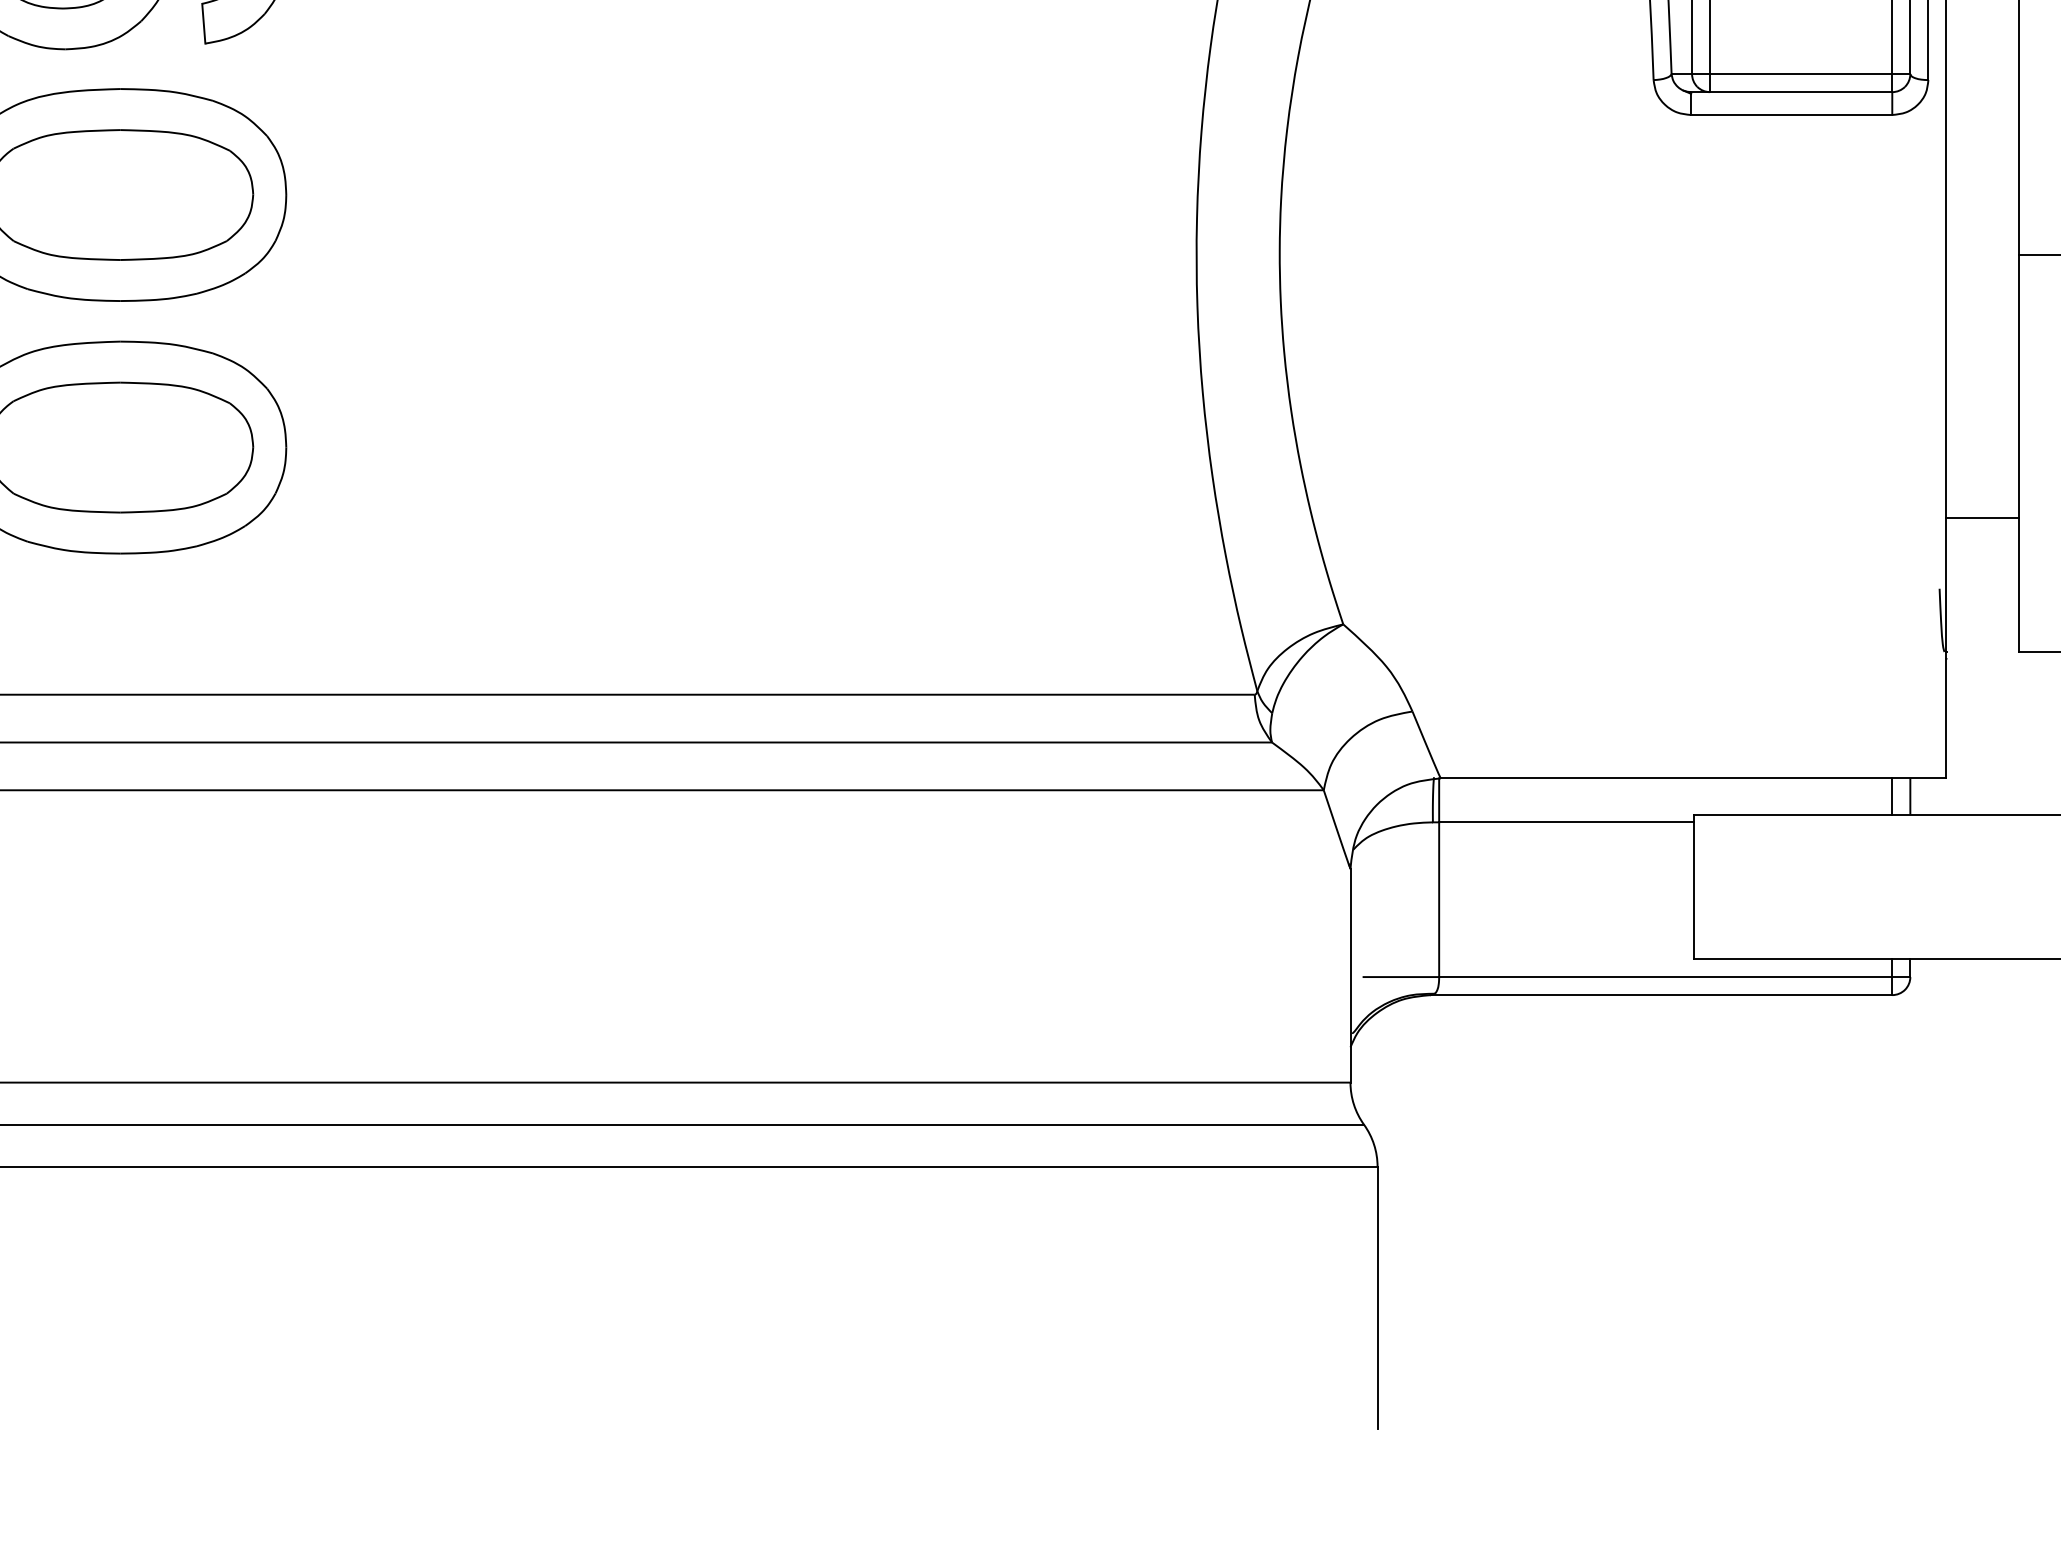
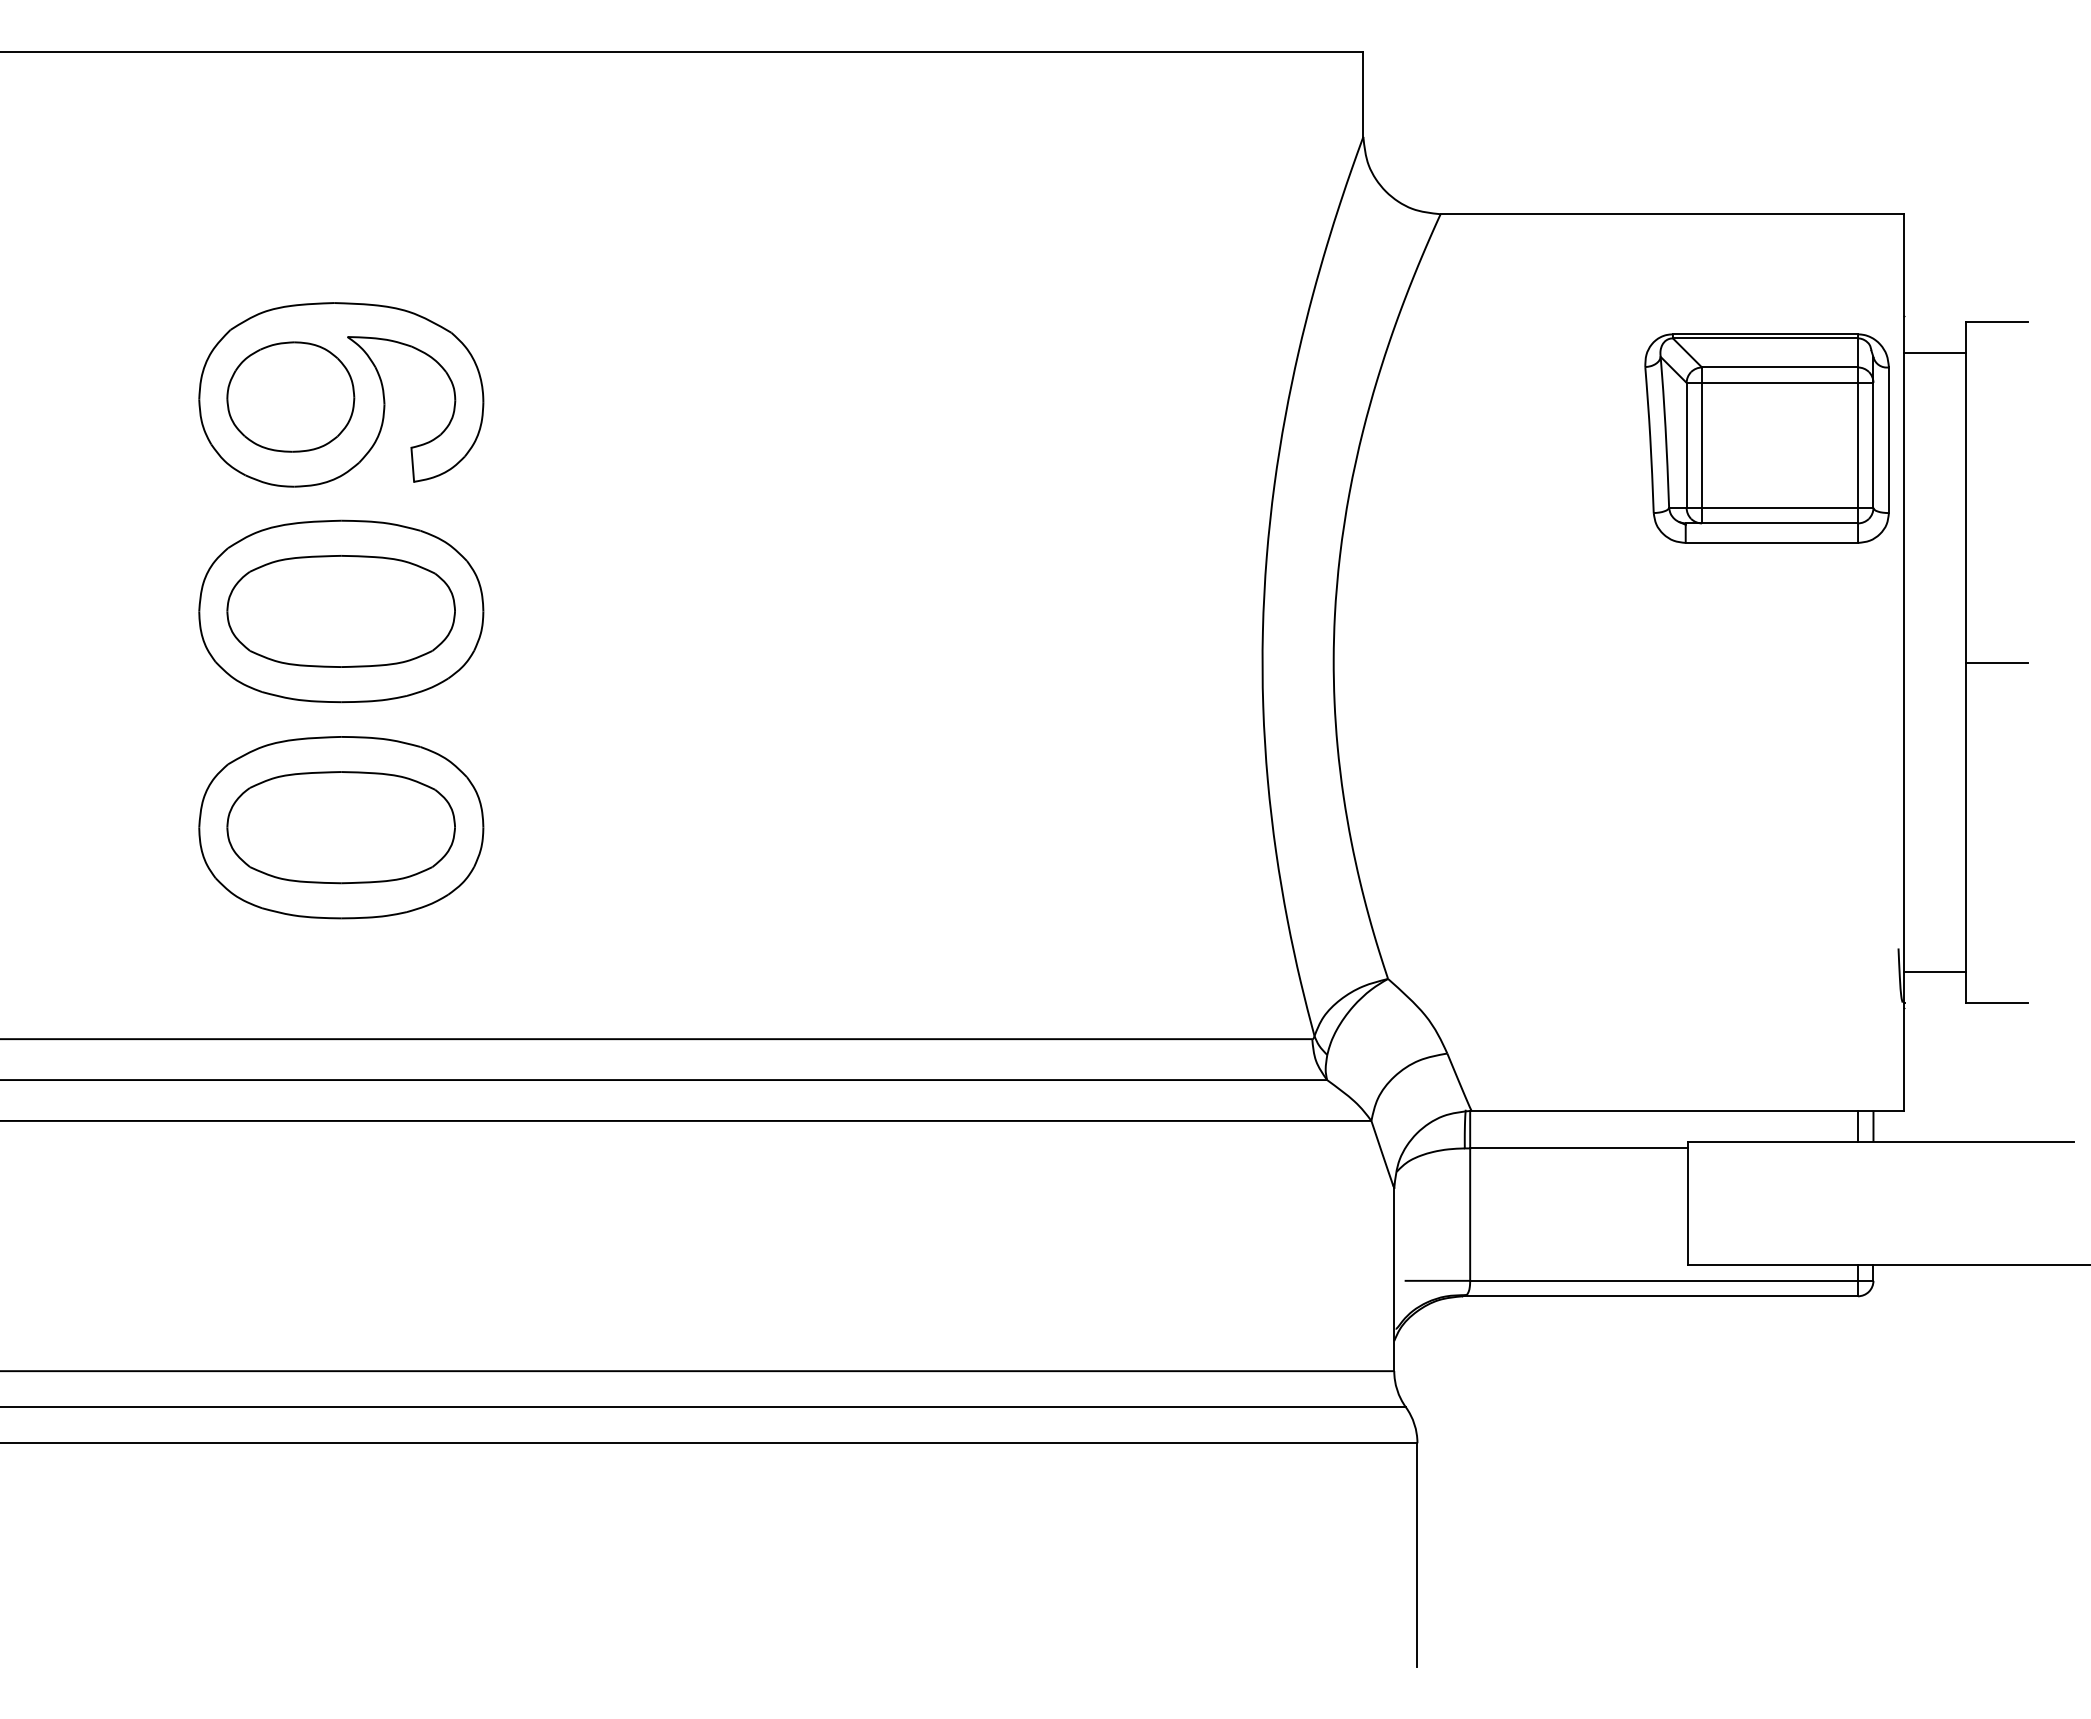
line: (1982, 517) -> (1935, 971), moved

